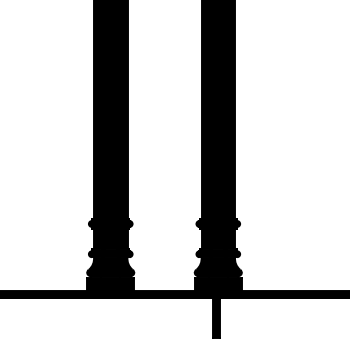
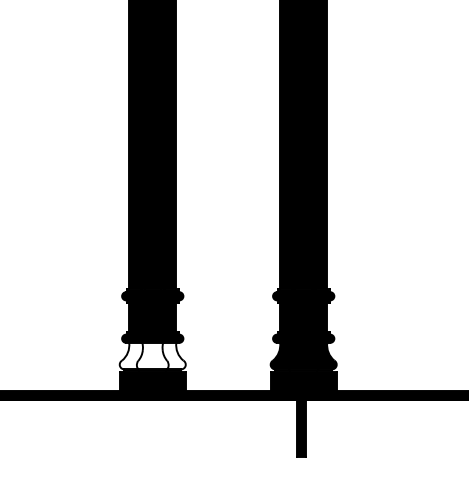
fill: (110, 266) -> (152, 355), removed

